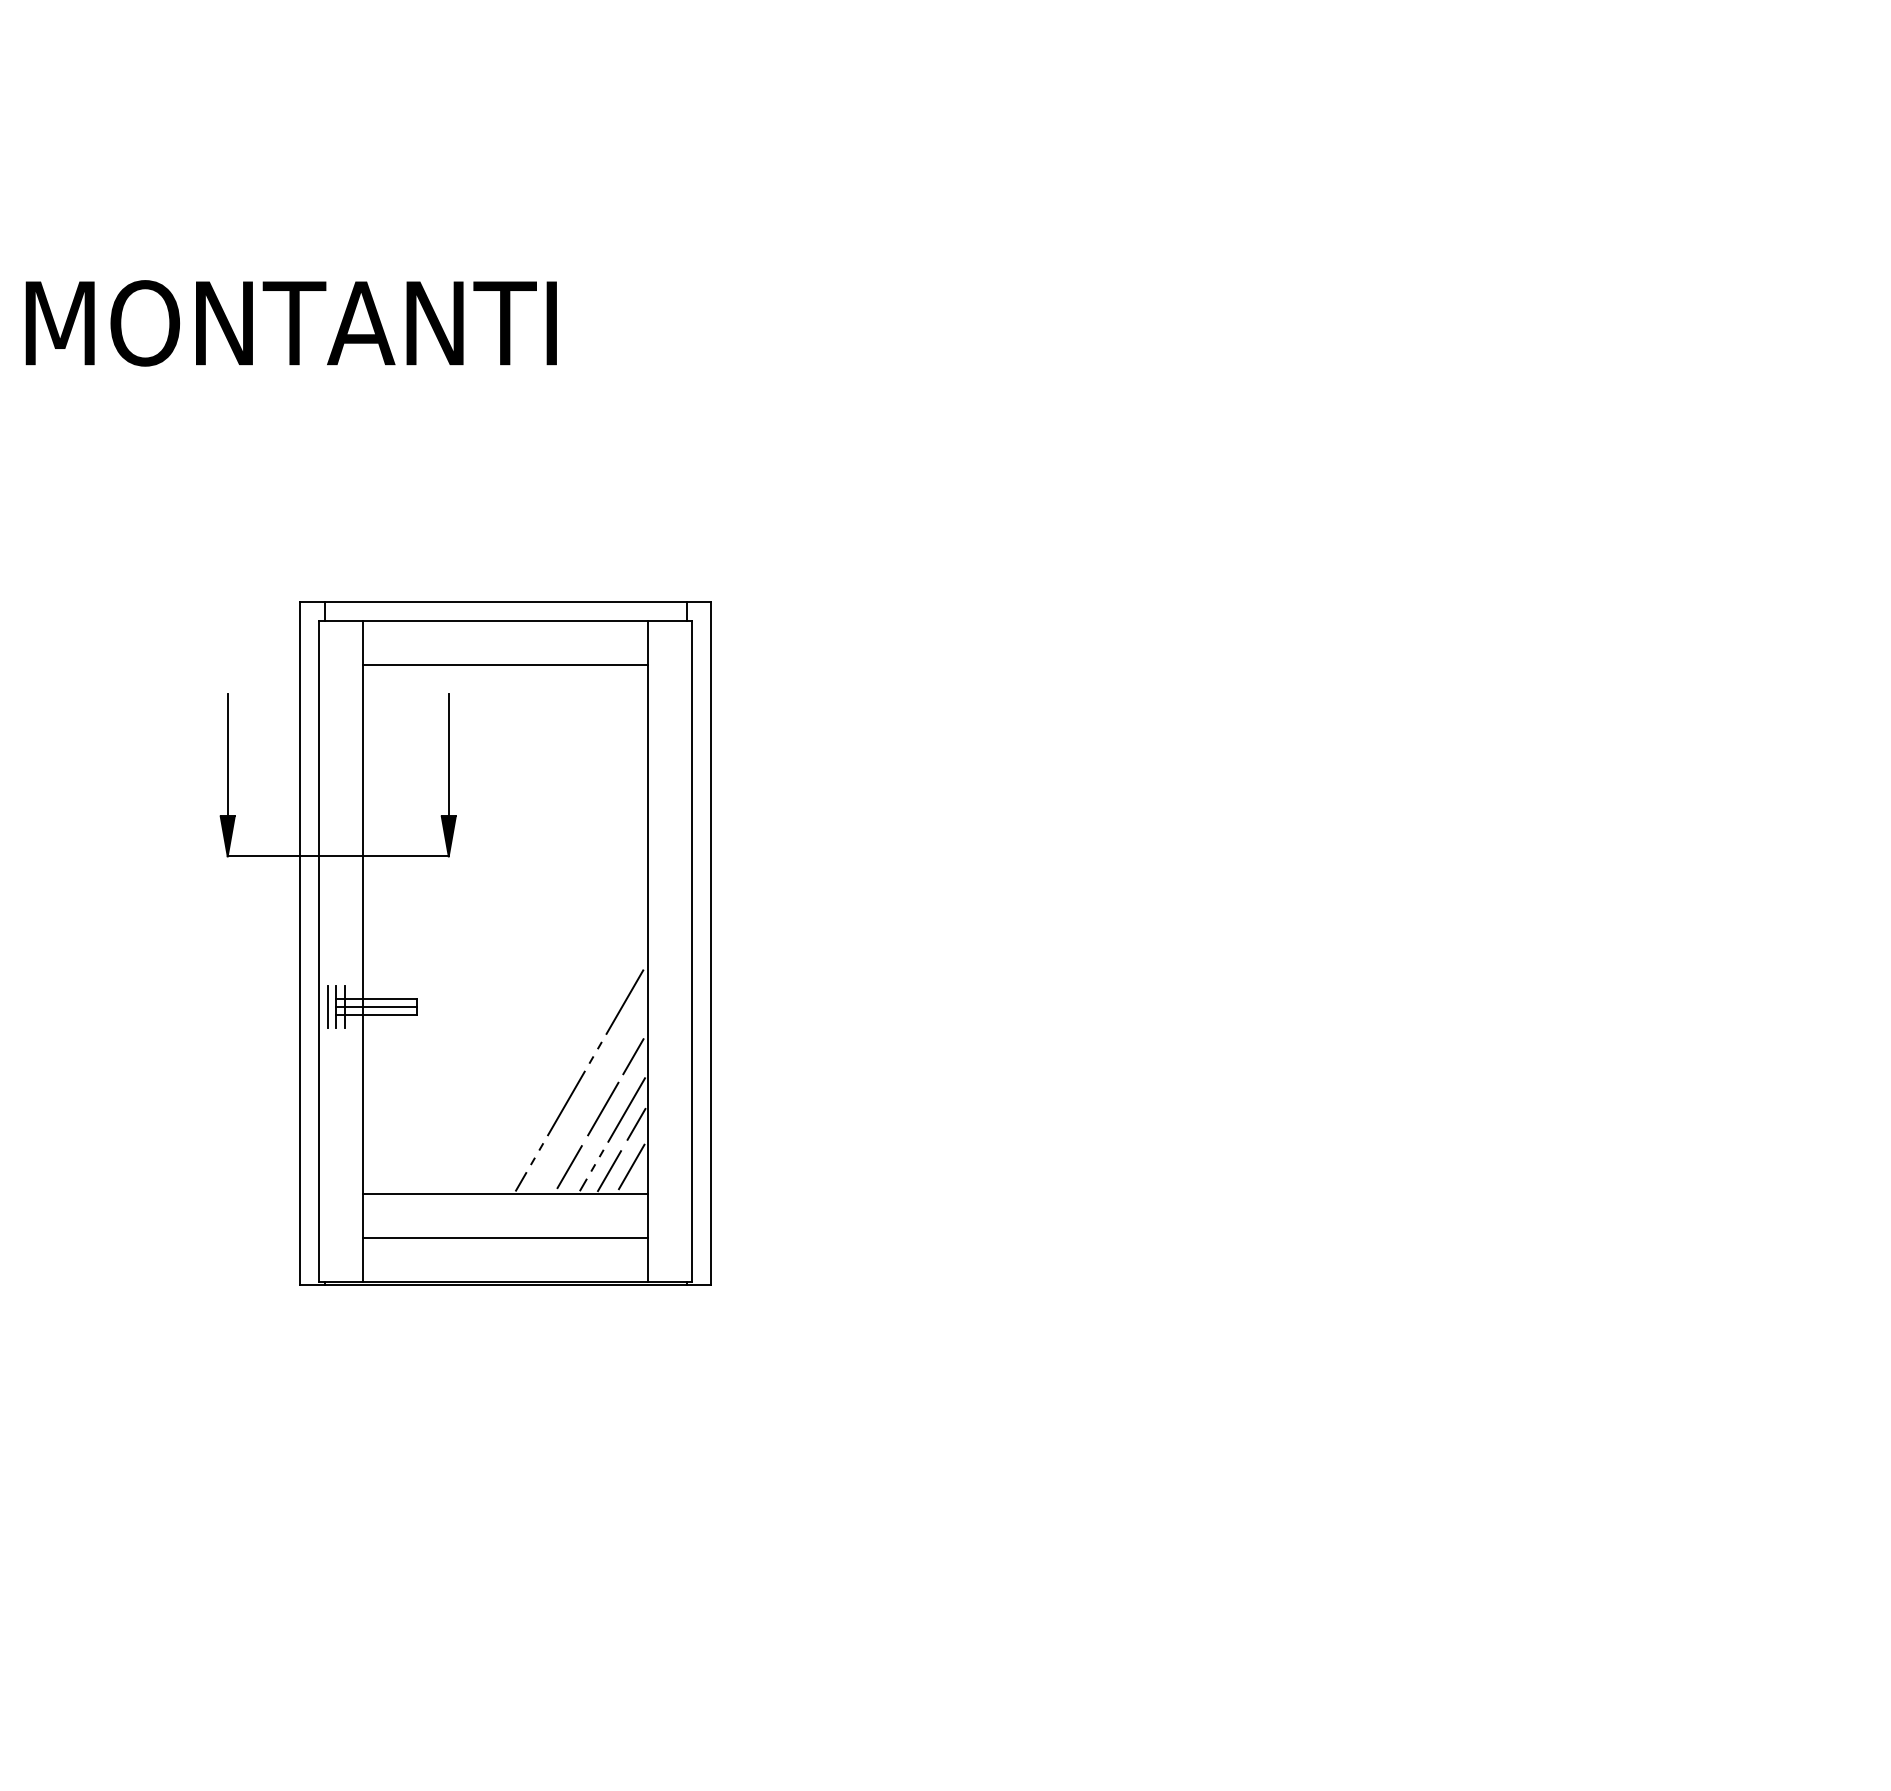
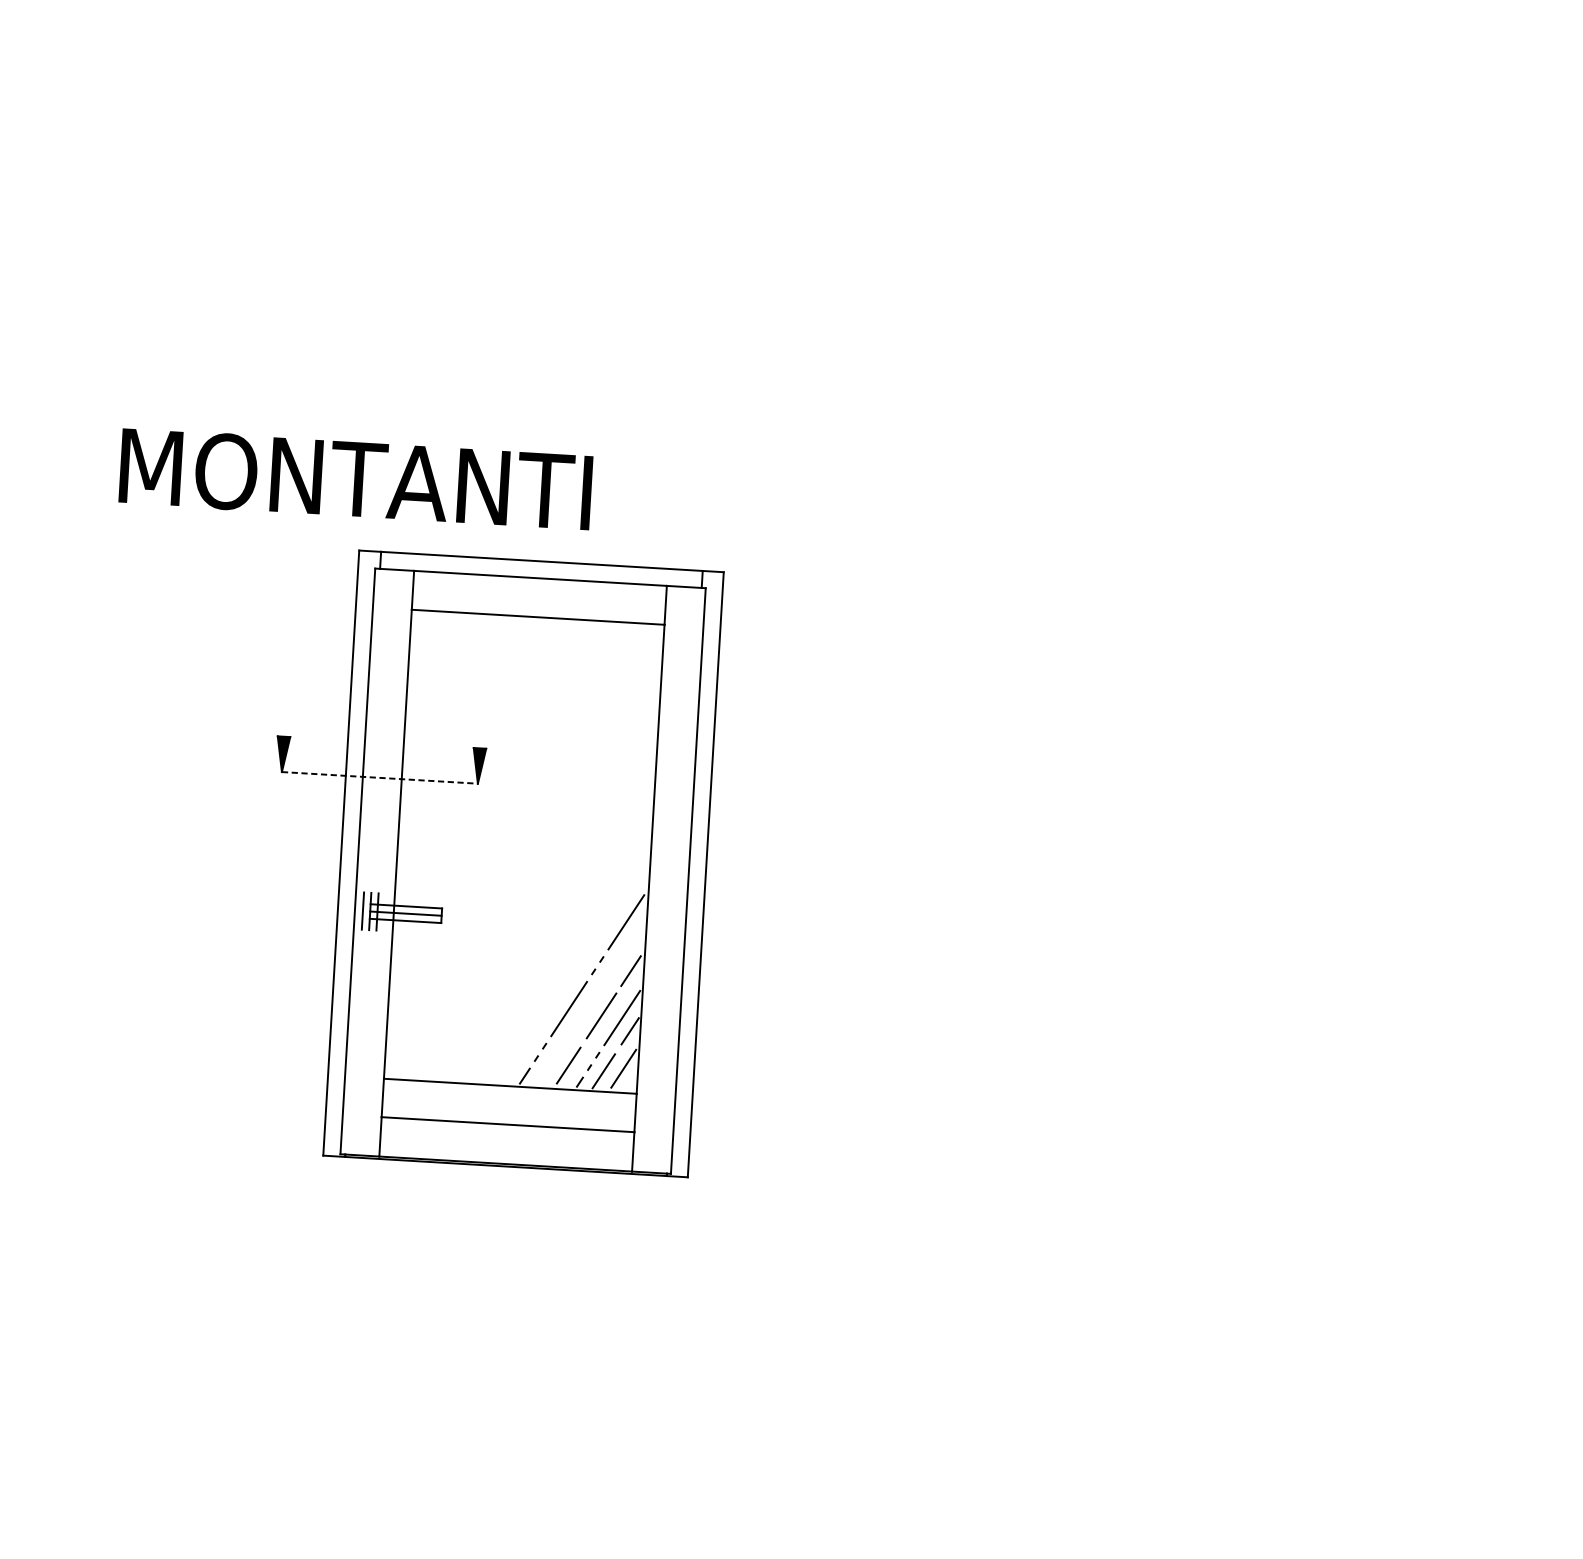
text: (290, 323) -> (355, 479), moved
line: (227, 755) -> (287, 682), removed
line: (448, 755) -> (482, 694), removed
line: (338, 856) -> (380, 778), solid -> dashed

